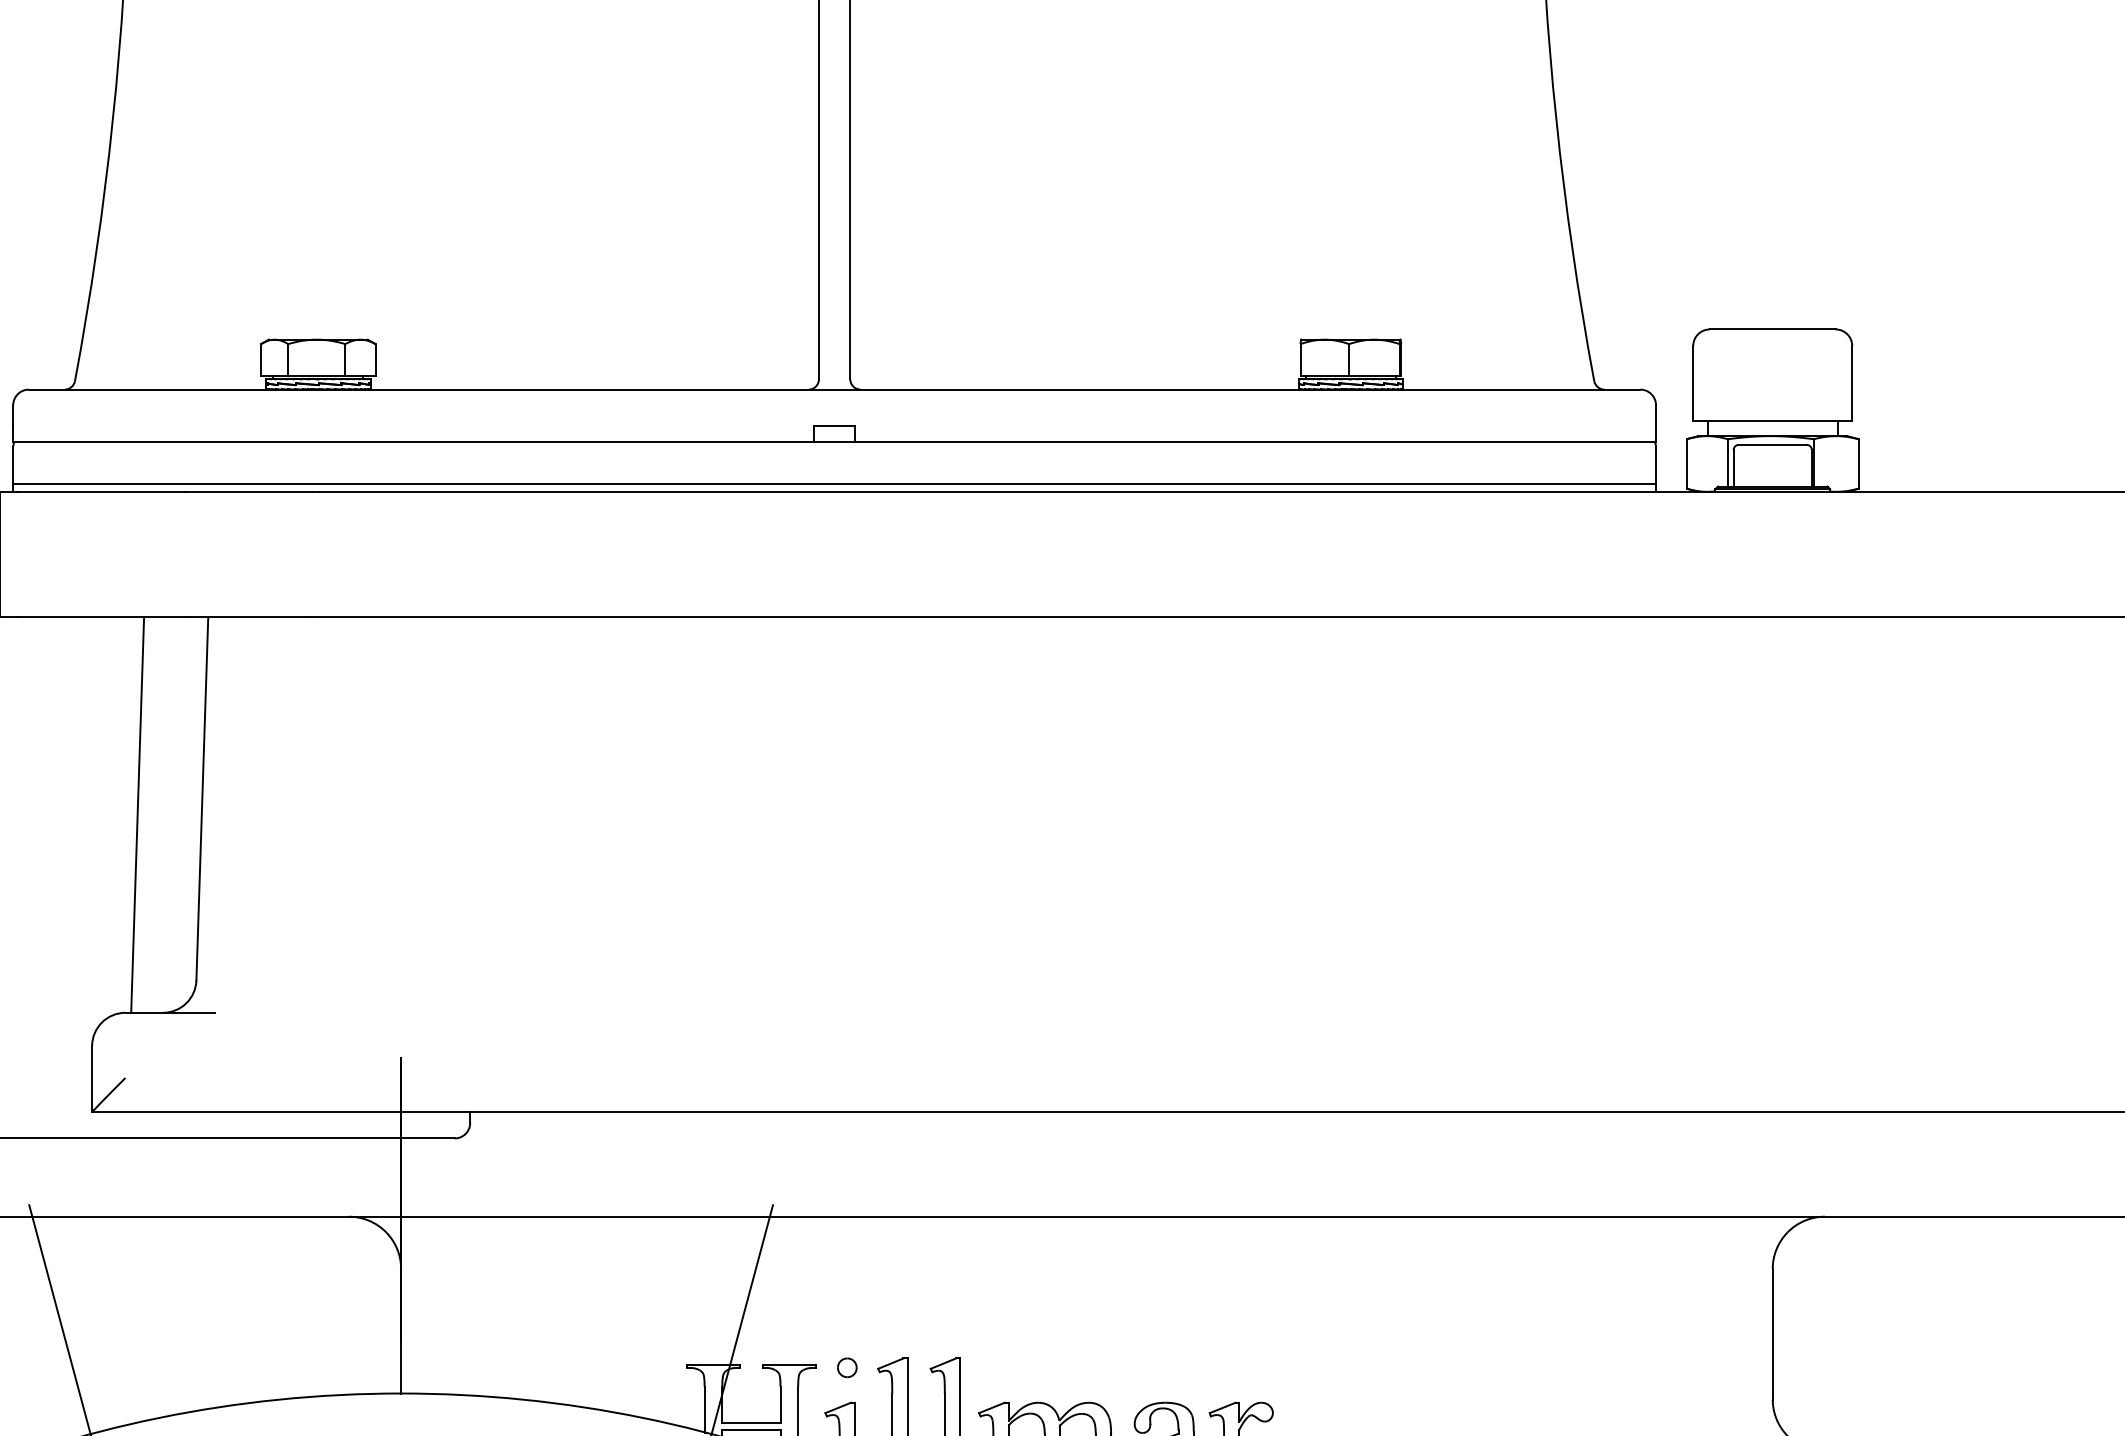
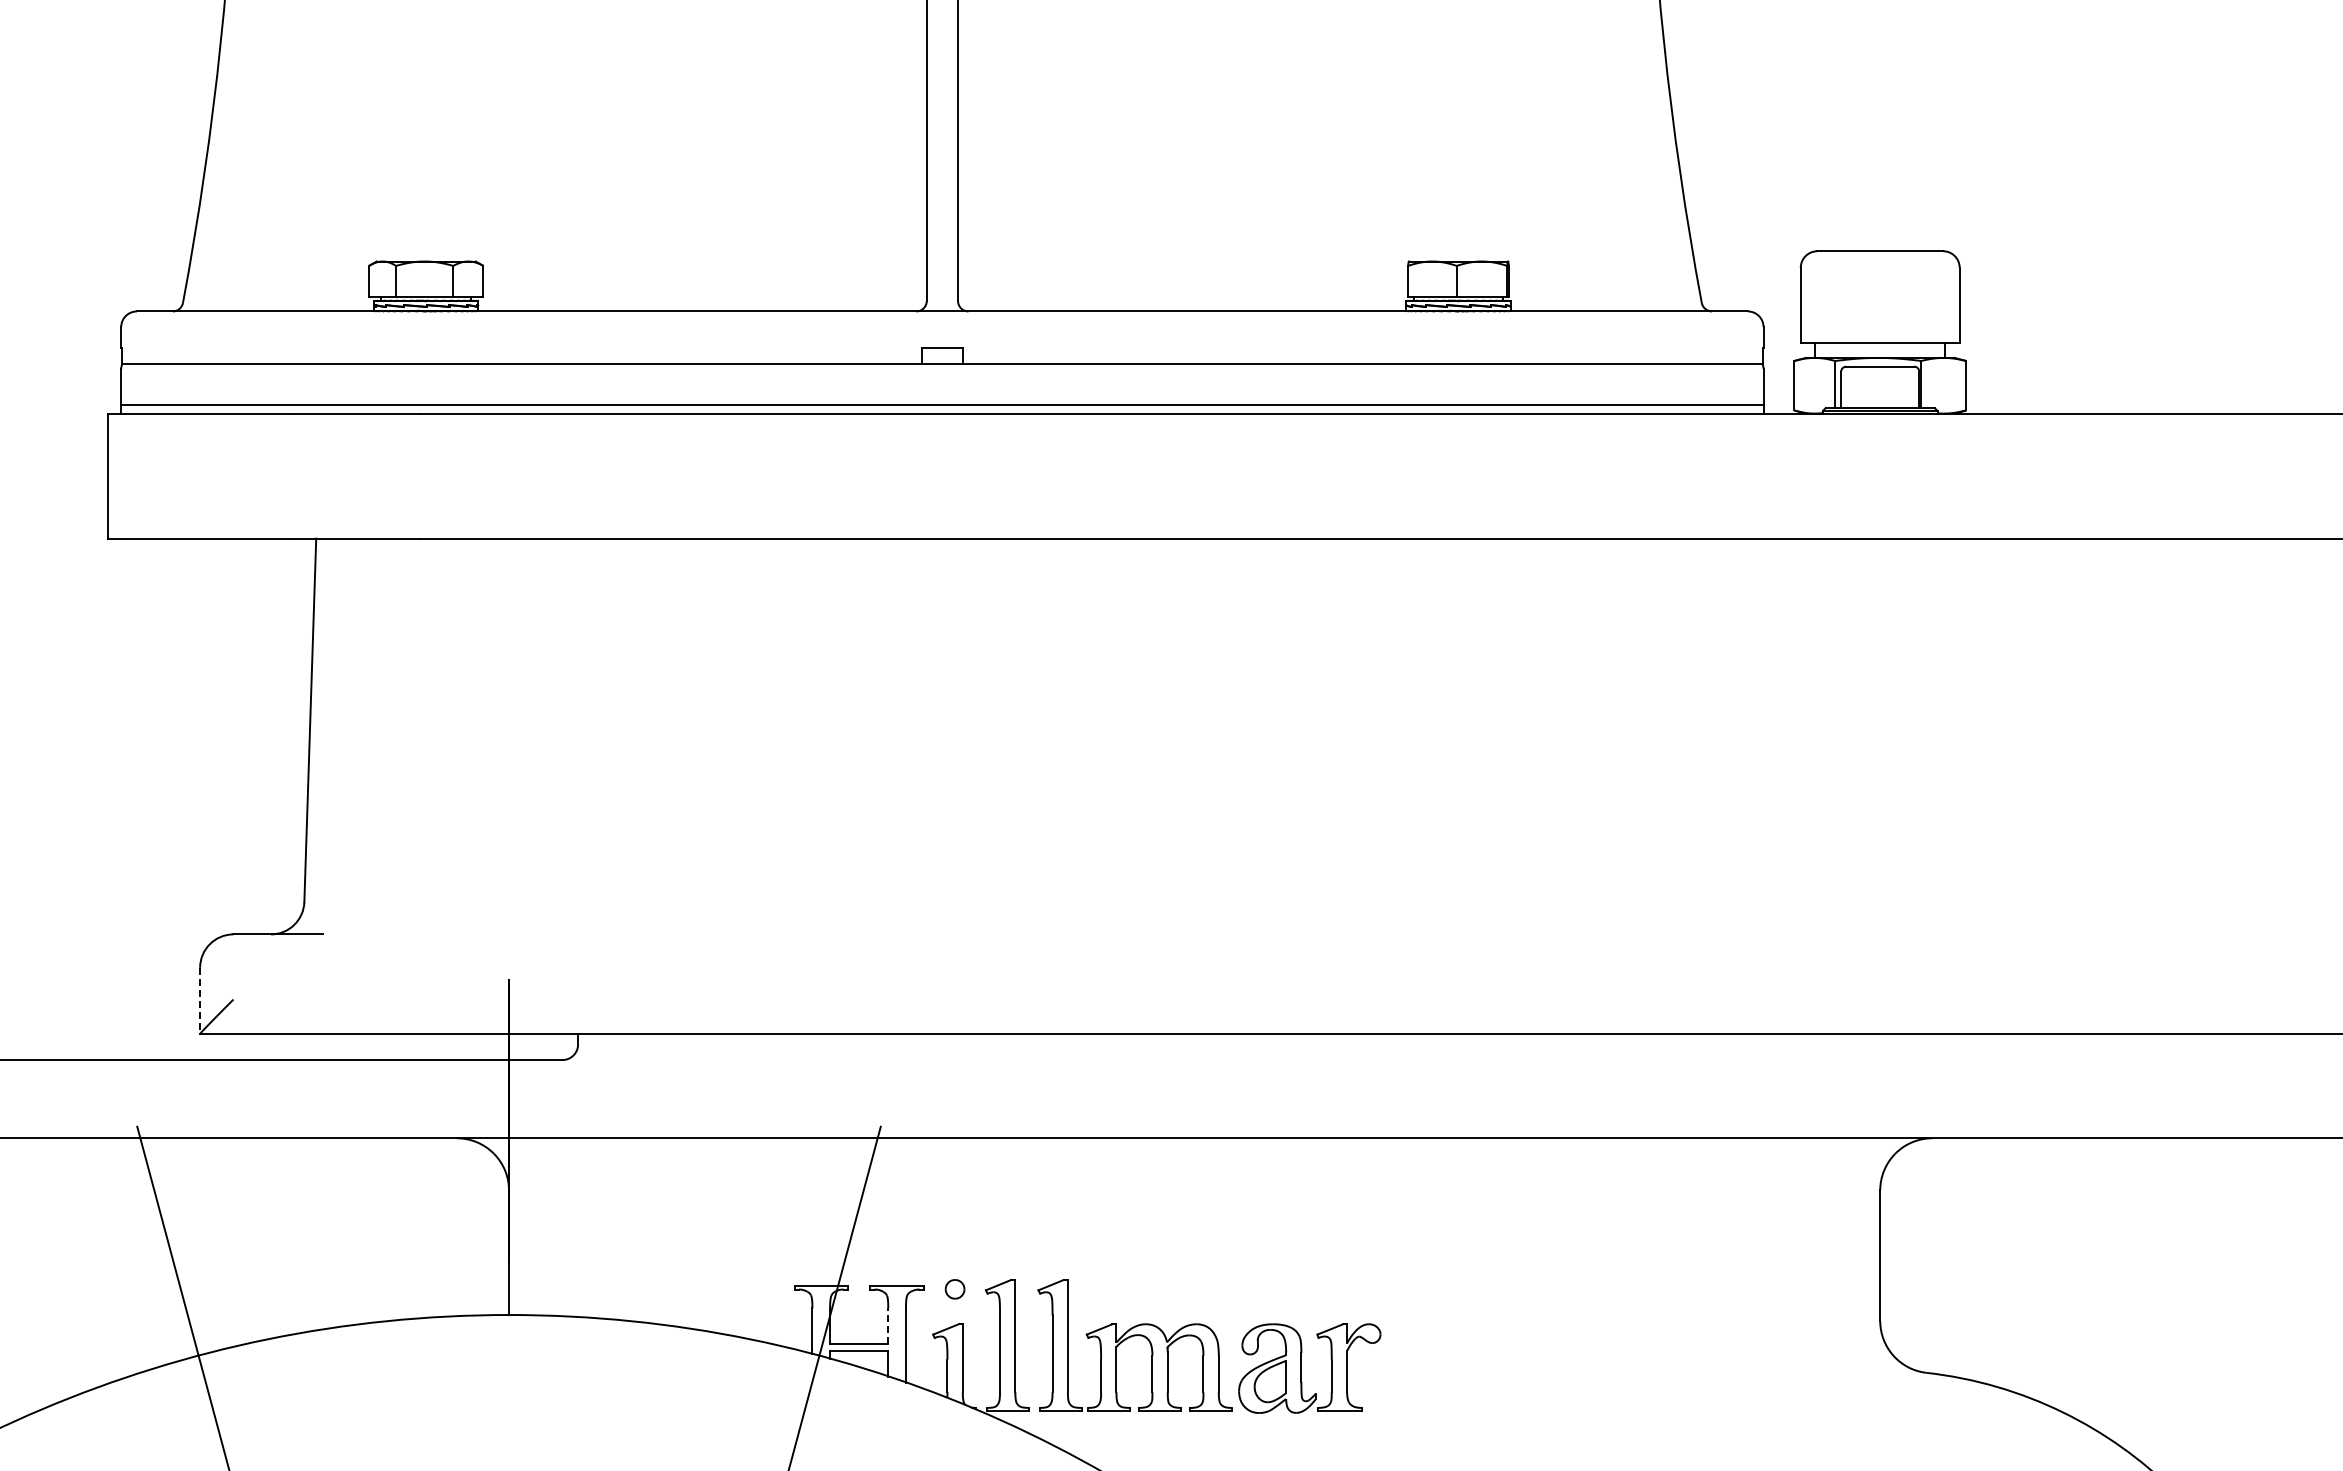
line: (137, 814) -> (245, 736), removed
line: (92, 1079) -> (200, 1001), solid -> dashed
line: (780, 1405) -> (888, 1326), solid -> dashed

